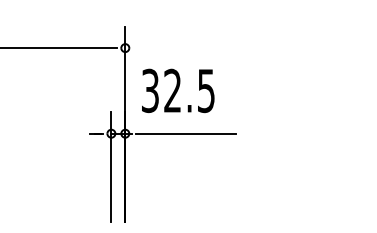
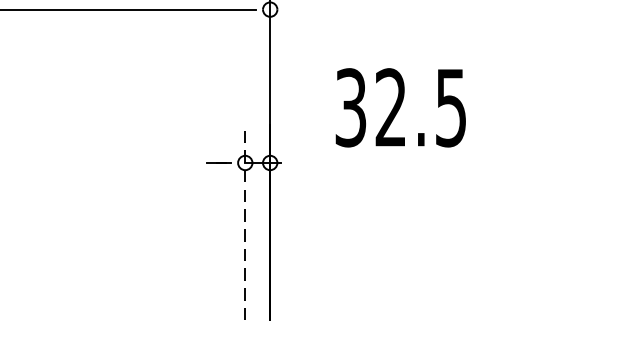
text: (178, 90) -> (401, 107), moved
line: (185, 133) -> (378, 162), removed
line: (111, 166) -> (245, 221), solid -> dashed

